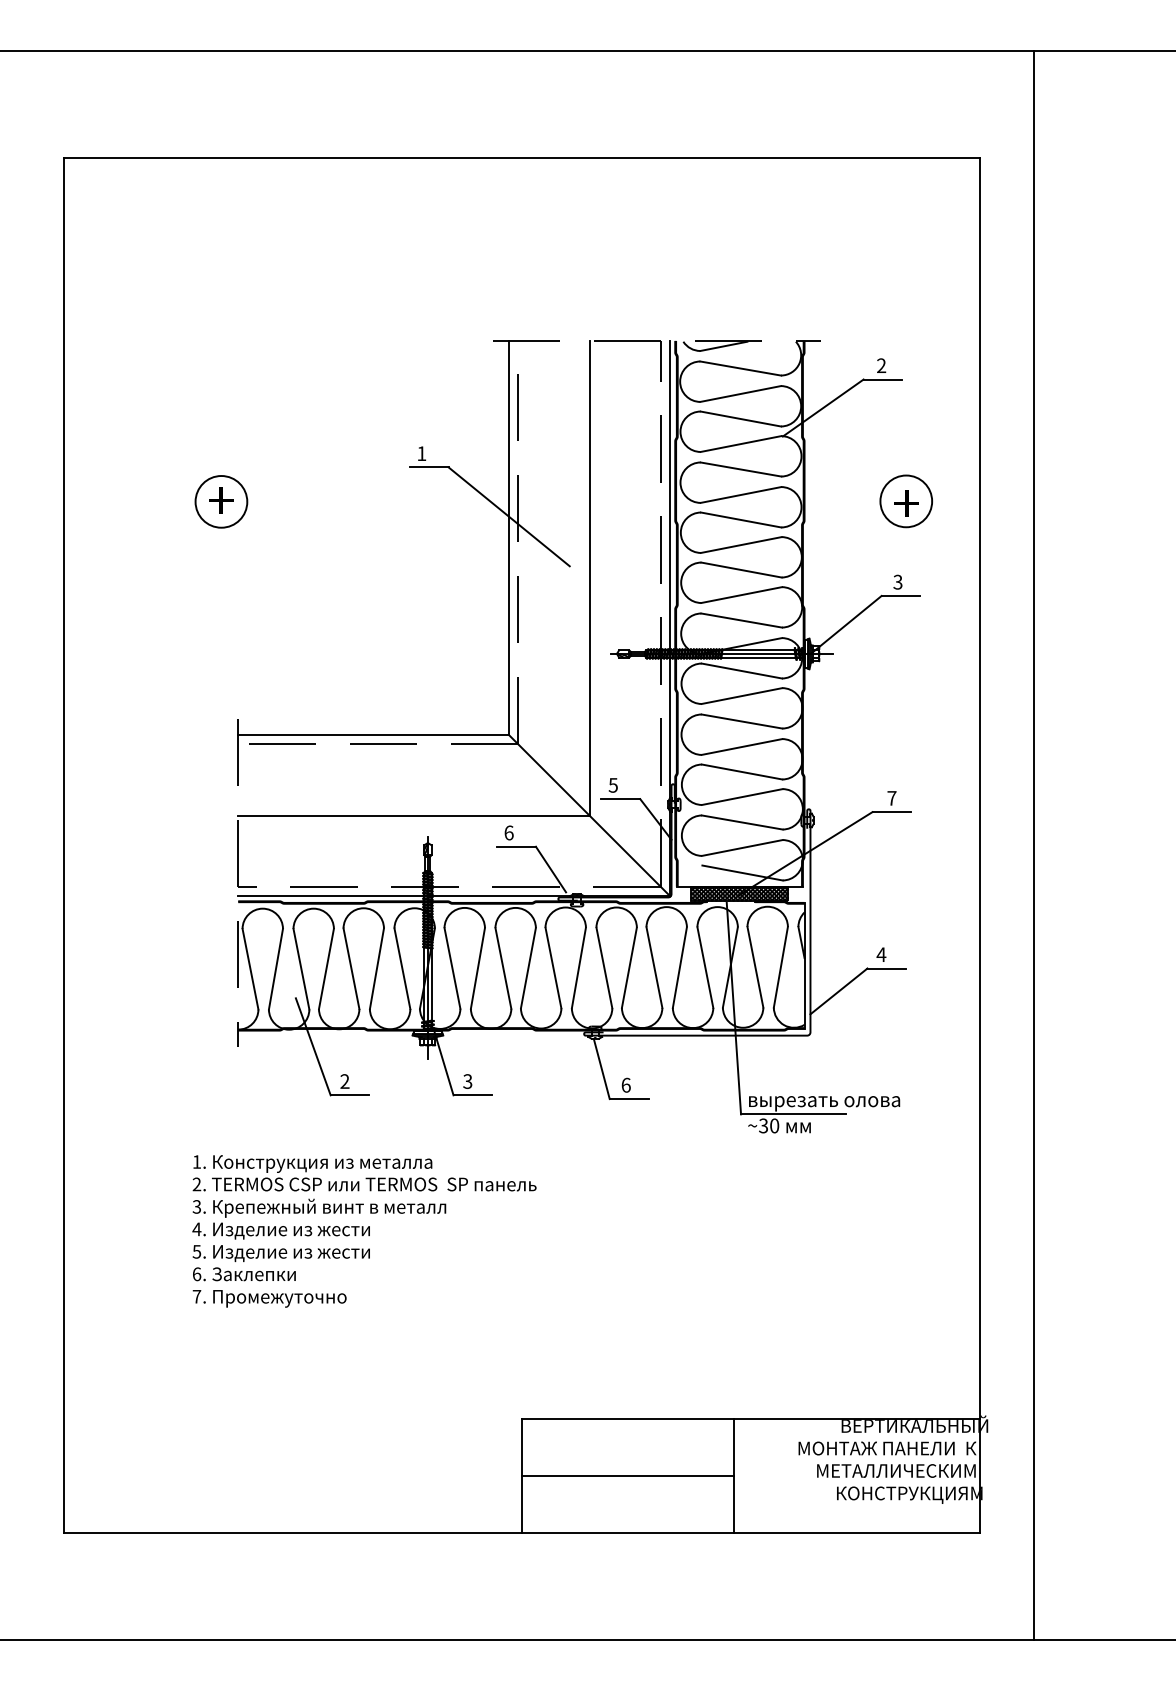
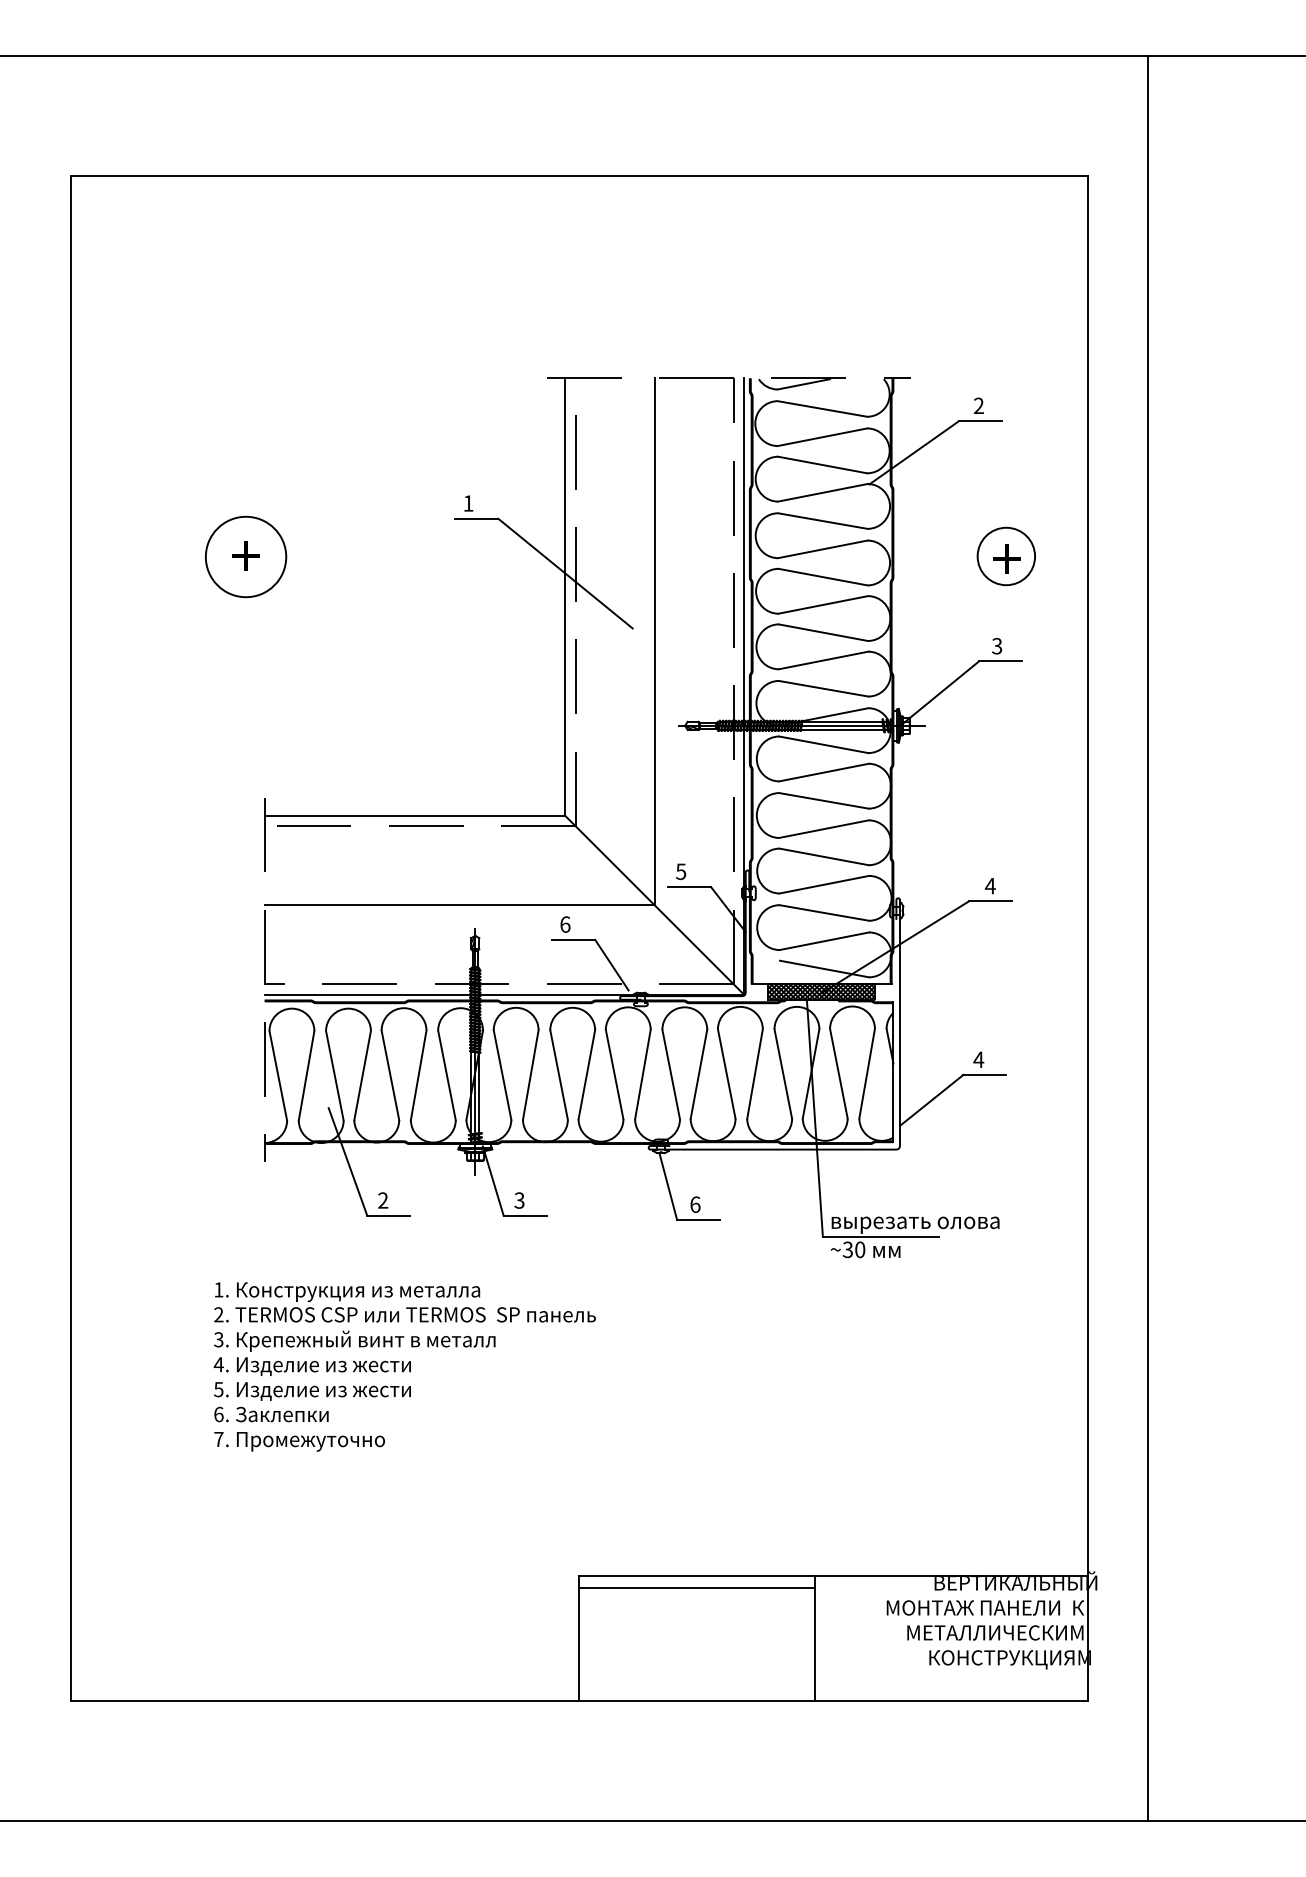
circle: (221, 501) -> (246, 556), size x1.4
text: (891, 798) -> (989, 886), 7 -> 4
line: (627, 1475) -> (696, 1587), moved

